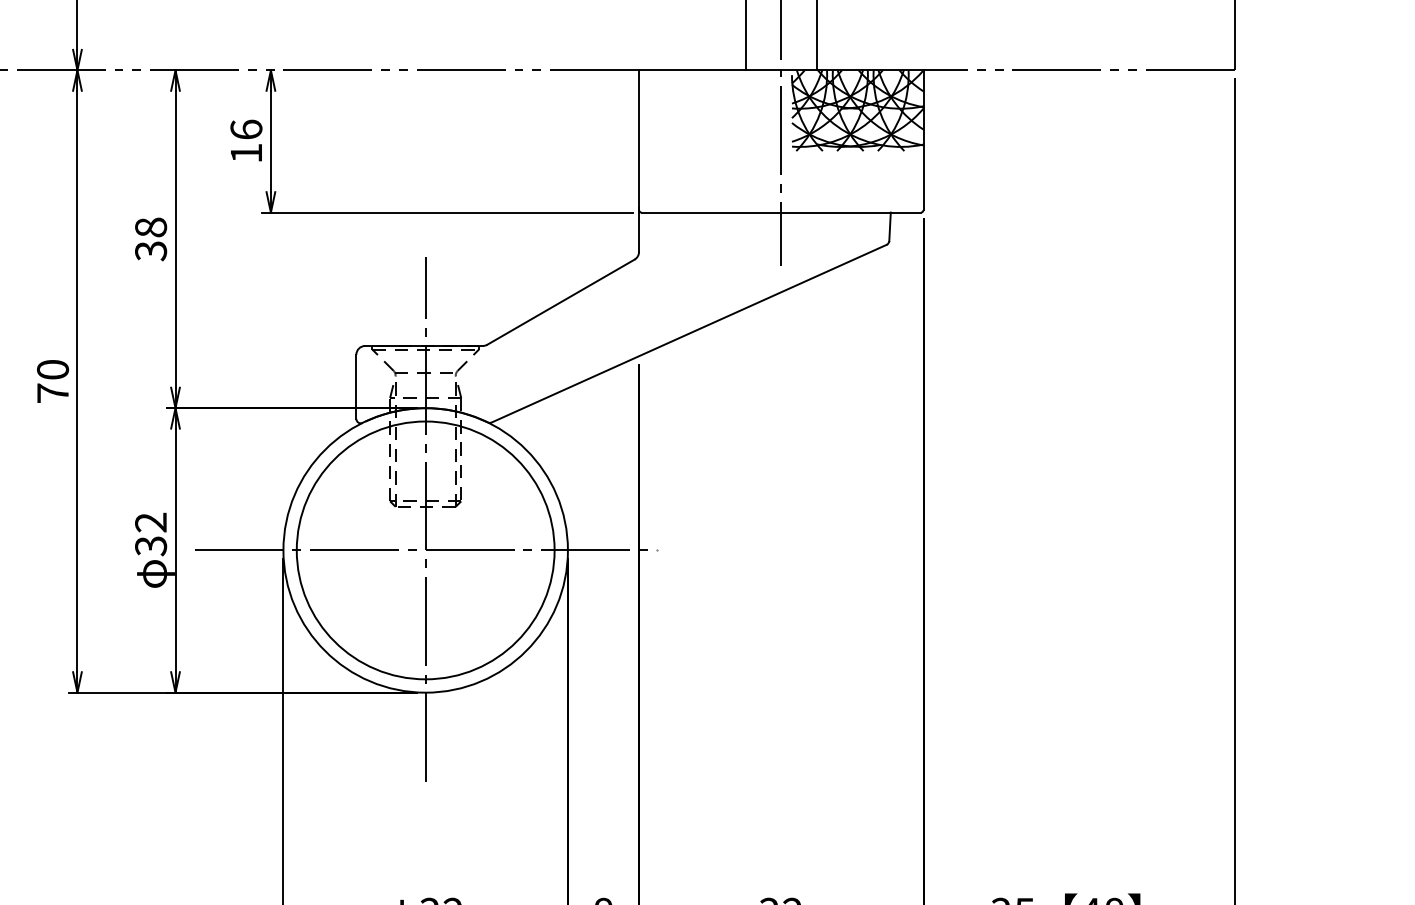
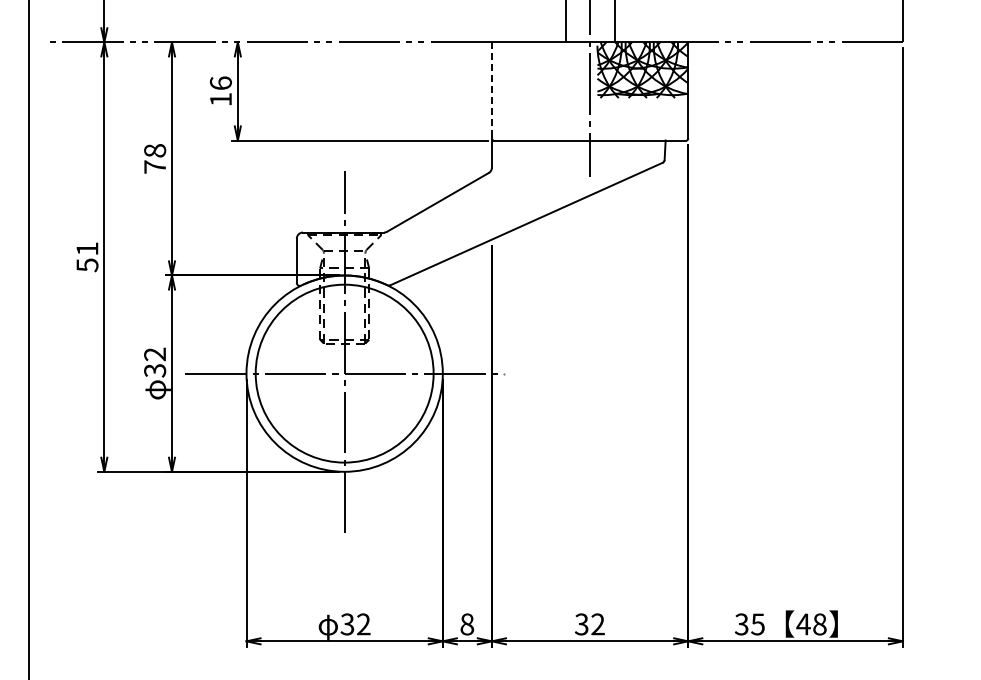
line: (638, 141) -> (491, 91), solid -> dashed
text: (151, 251) -> (155, 167), 38 -> 78
text: (53, 382) -> (87, 257), 70 -> 51

